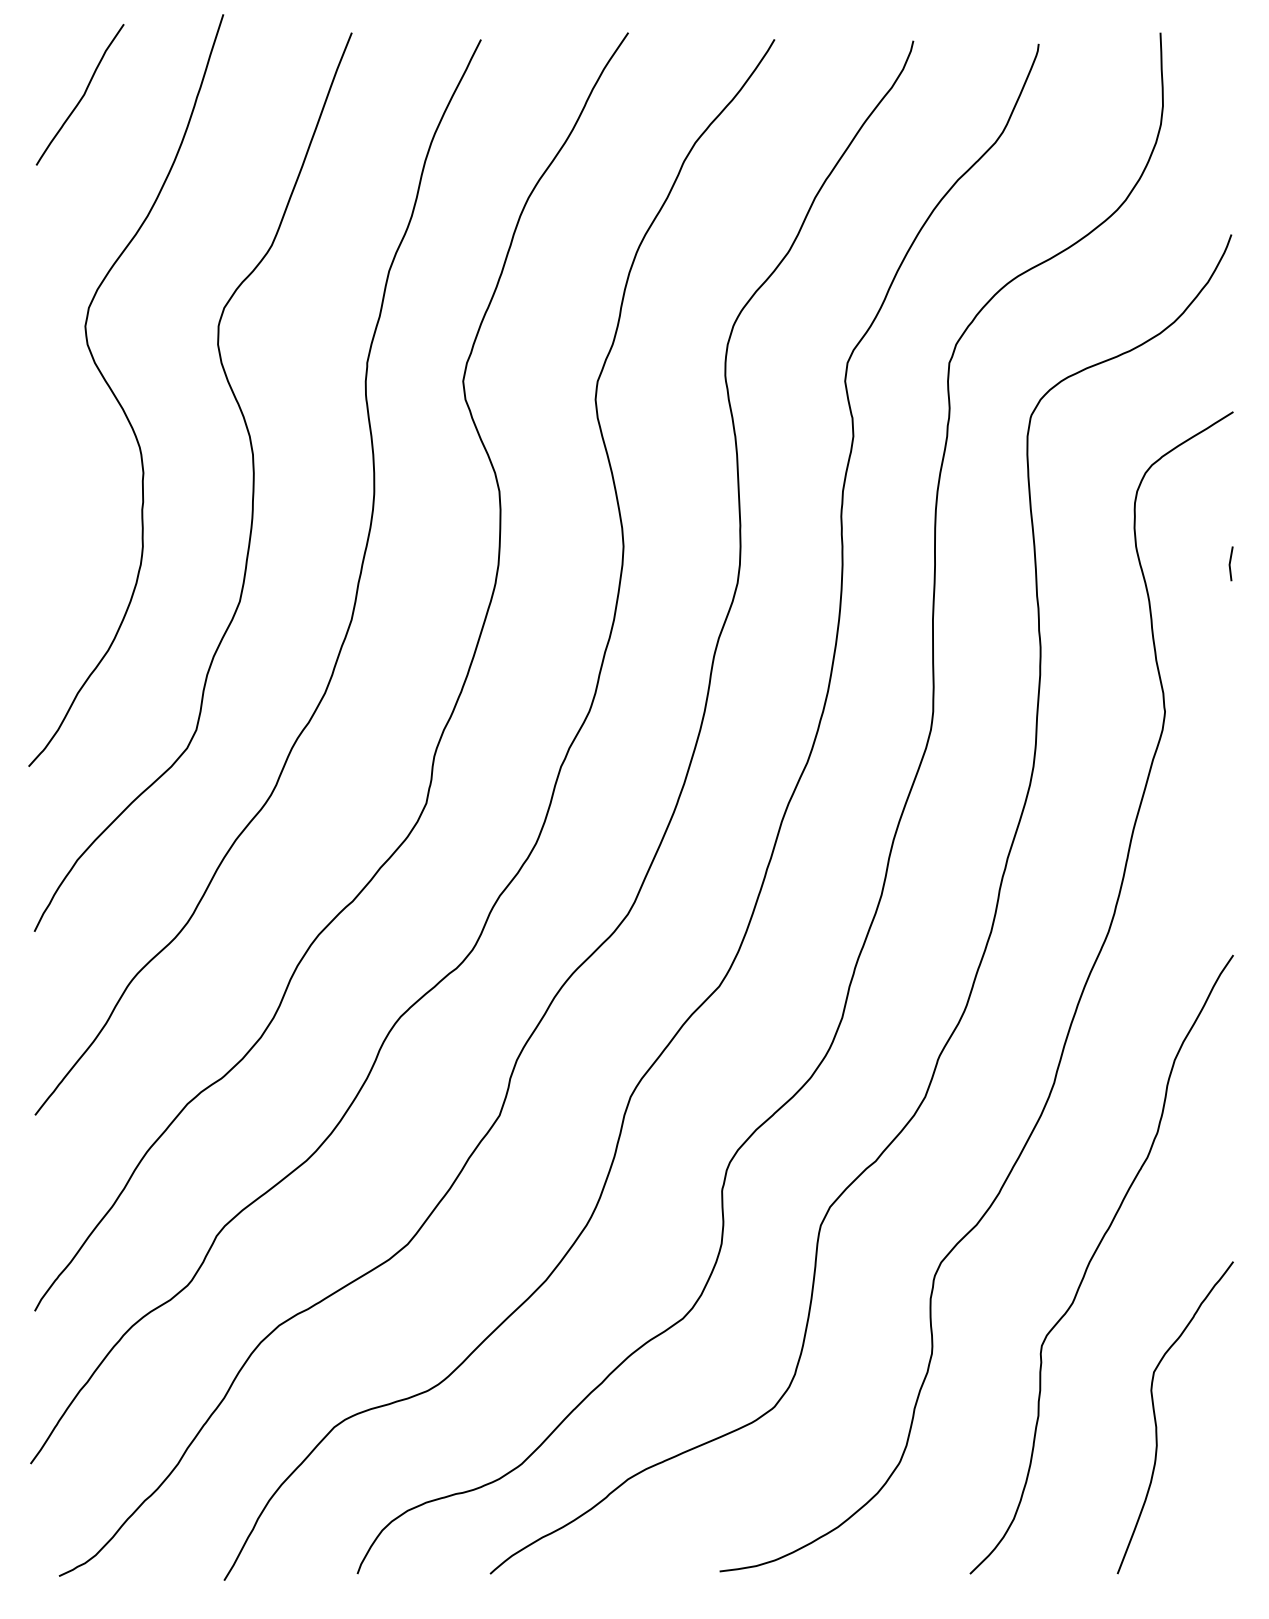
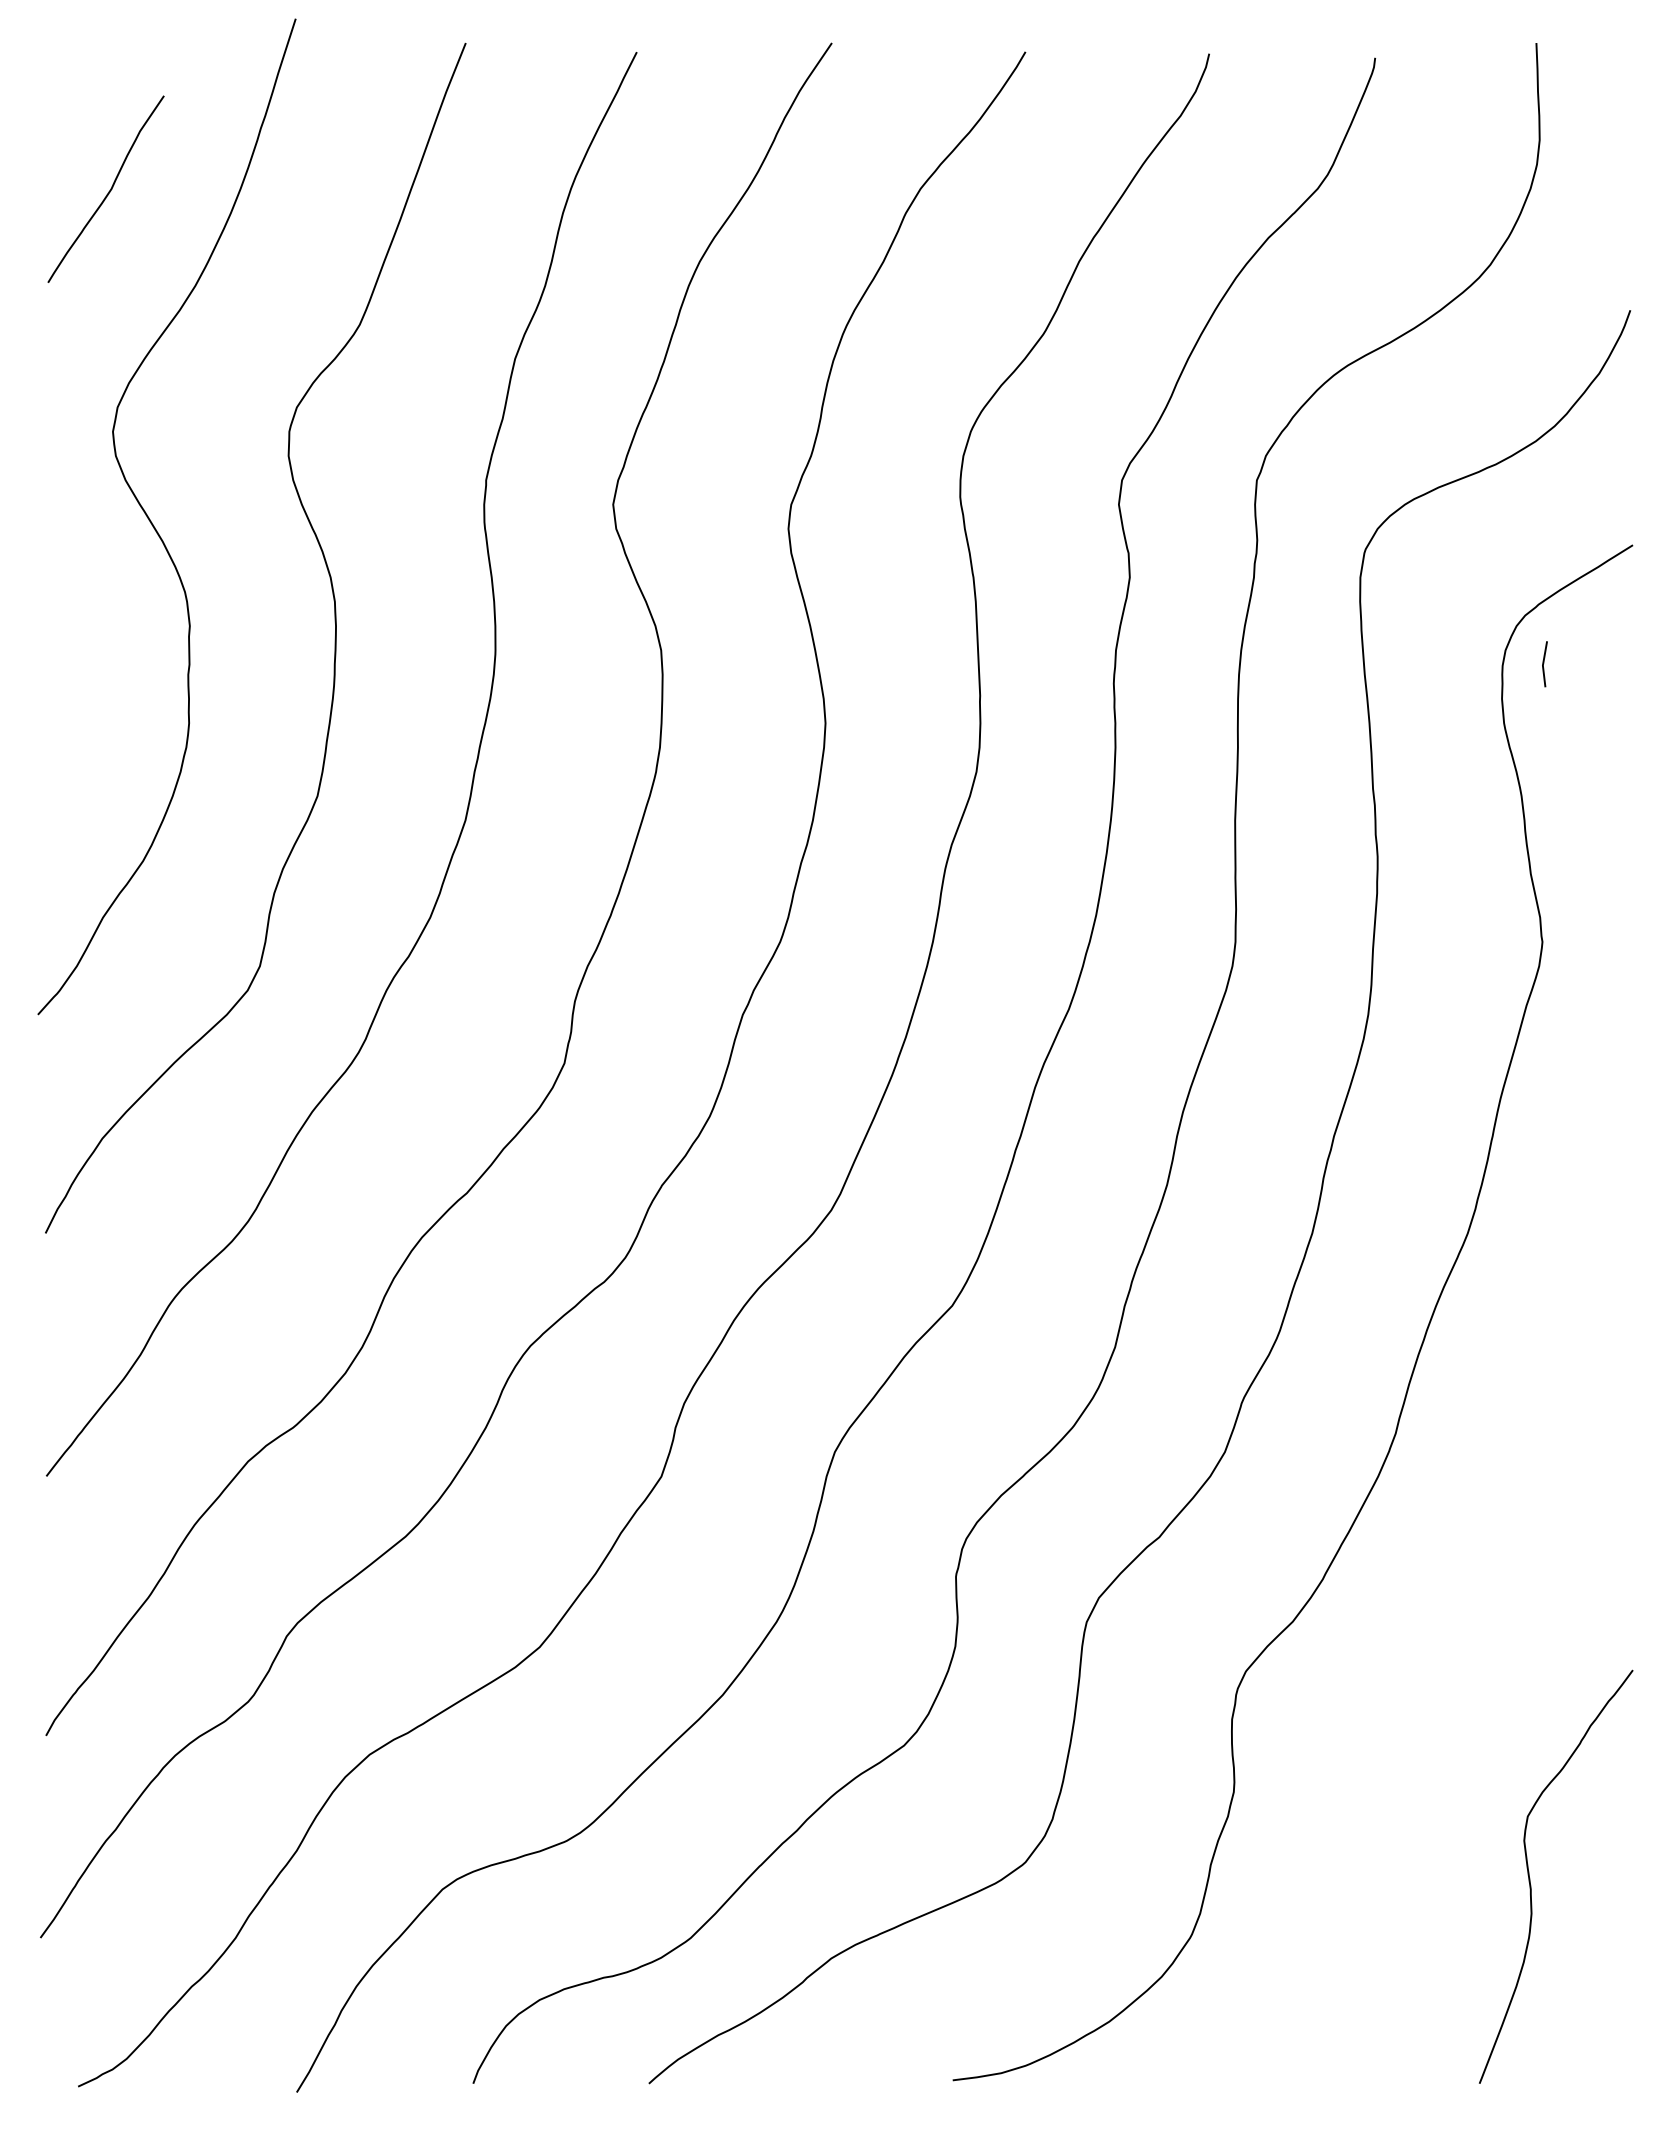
curve: (81, 96) -> (108, 191), moved
line: (1230, 563) -> (1544, 663), moved
curve: (1091, 1259) -> (1445, 1667), removed

